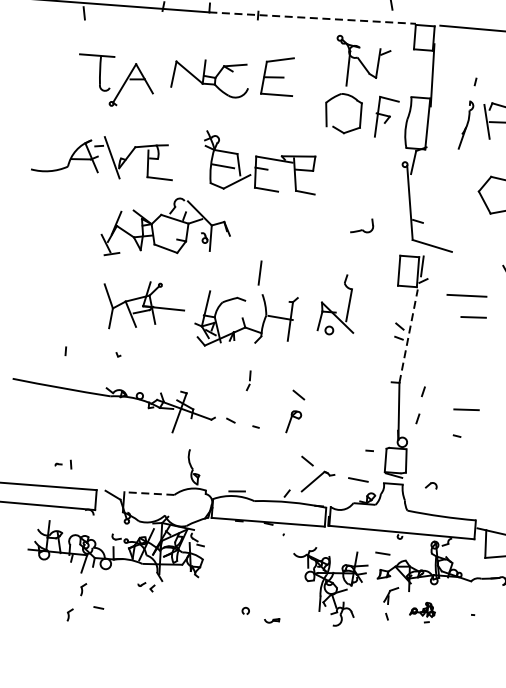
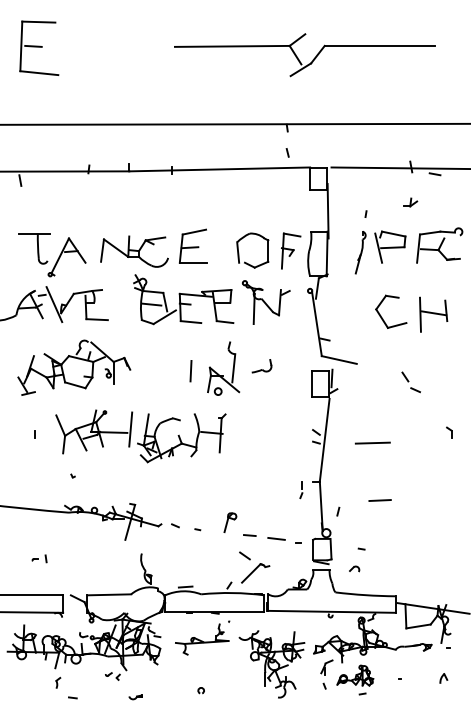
line: (313, 18) -> (220, 169), dashed -> solid
part: (362, 62) -> (266, 302), moved
part: (278, 75) -> (193, 245), moved
part: (210, 77) -> (134, 251), moved
part: (115, 82) -> (52, 255), moved
part: (361, 226) -> (261, 366), moved
part: (166, 228) -> (74, 367), moved
line: (259, 273) -> (190, 371), moved
line: (466, 295) -> (372, 442), moved
line: (188, 306) -> (130, 429), added
part: (336, 312) -> (223, 375), moved
line: (472, 317) -> (379, 419), removed
line: (408, 336) -> (324, 440), dashed -> solid
line: (65, 351) -> (34, 434), moved
part: (248, 381) -> (301, 490), moved
line: (423, 391) -> (341, 487), removed
line: (298, 394) -> (232, 498), removed
line: (456, 435) -> (361, 548), moved
part: (63, 463) -> (39, 558), moved
line: (358, 479) -> (276, 538), moved
line: (149, 493) -> (109, 594), dashed -> solid
part: (251, 552) -> (202, 639), added
line: (382, 553) -> (249, 535), moved
part: (422, 611) -> (355, 679), size x1.67
part: (70, 614) -> (48, 705), removed
part: (271, 620) -> (135, 697), moved

